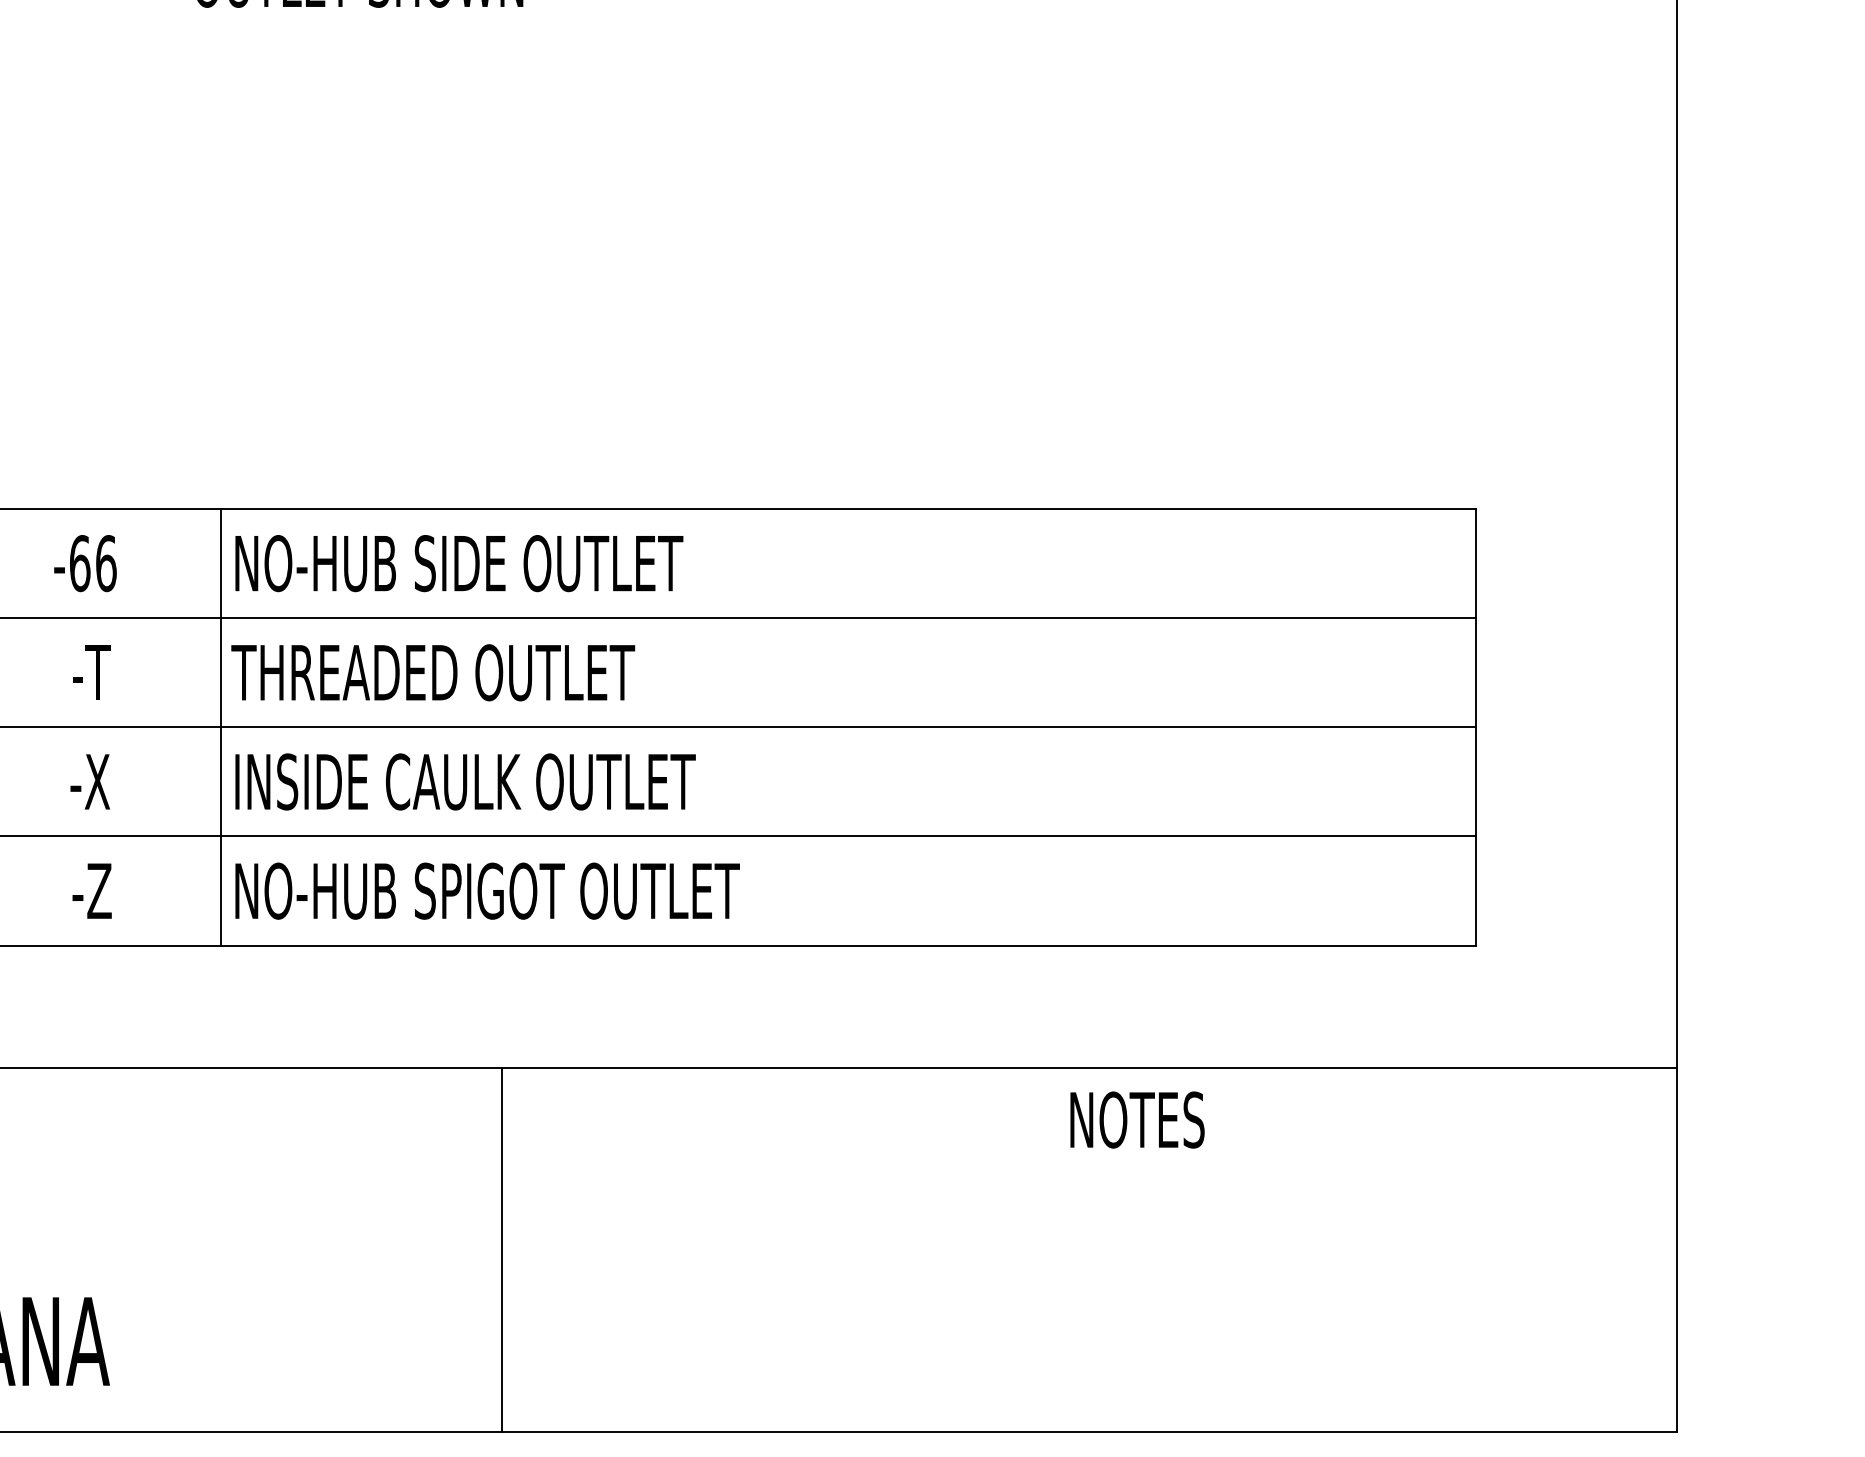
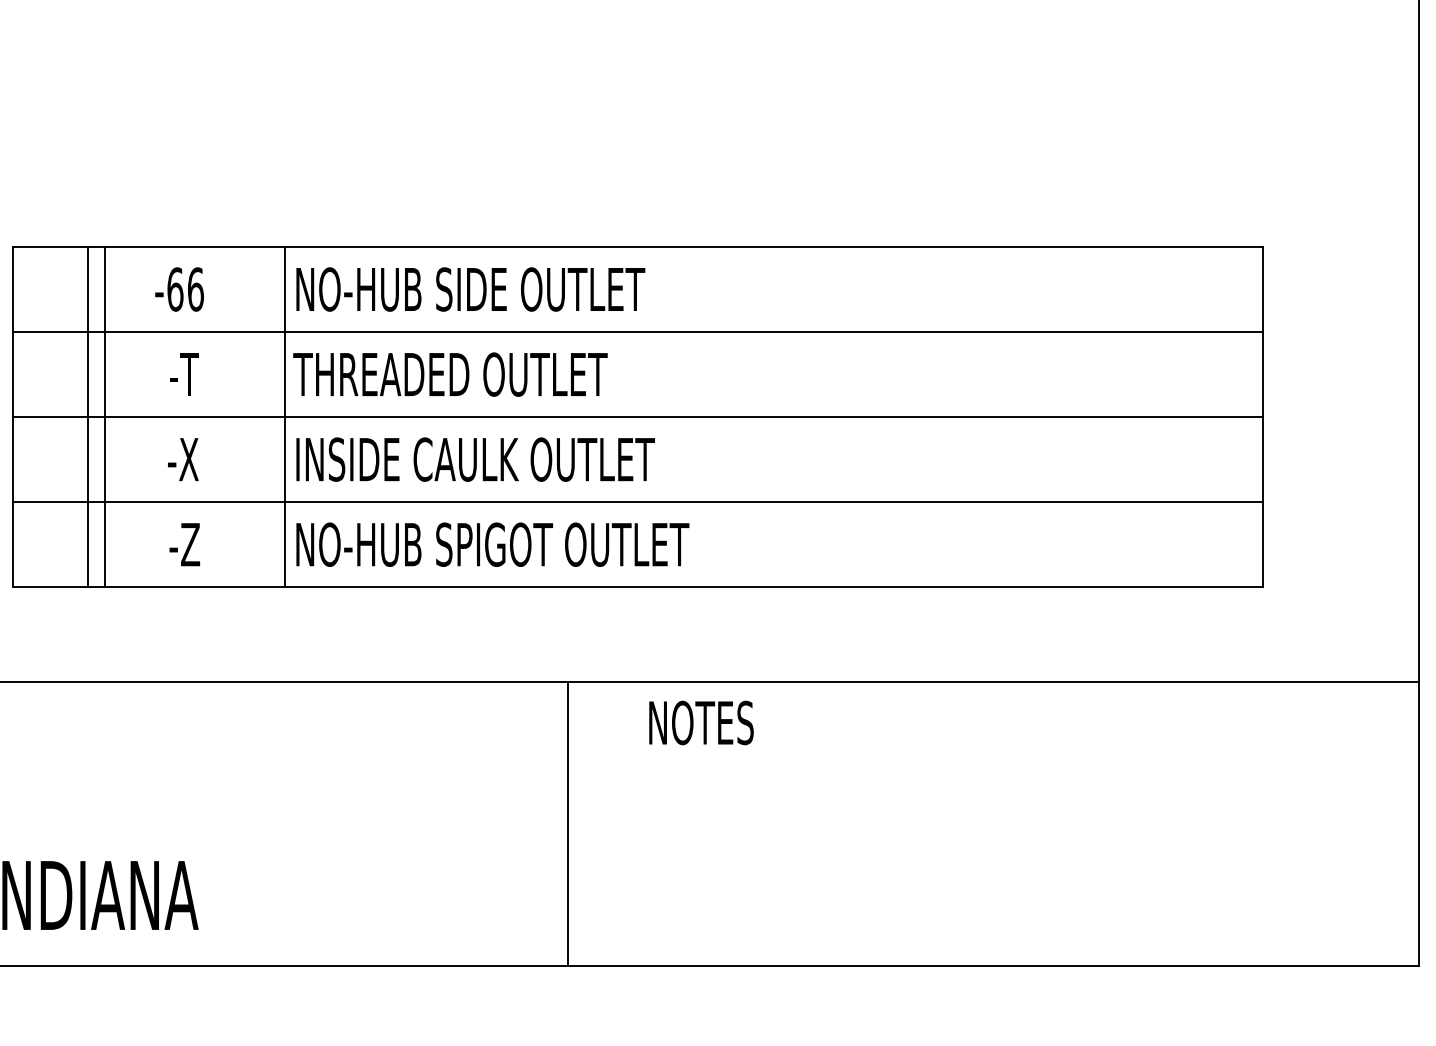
text: (1137, 1119) -> (701, 722), moved
line: (502, 1249) -> (568, 823), moved

